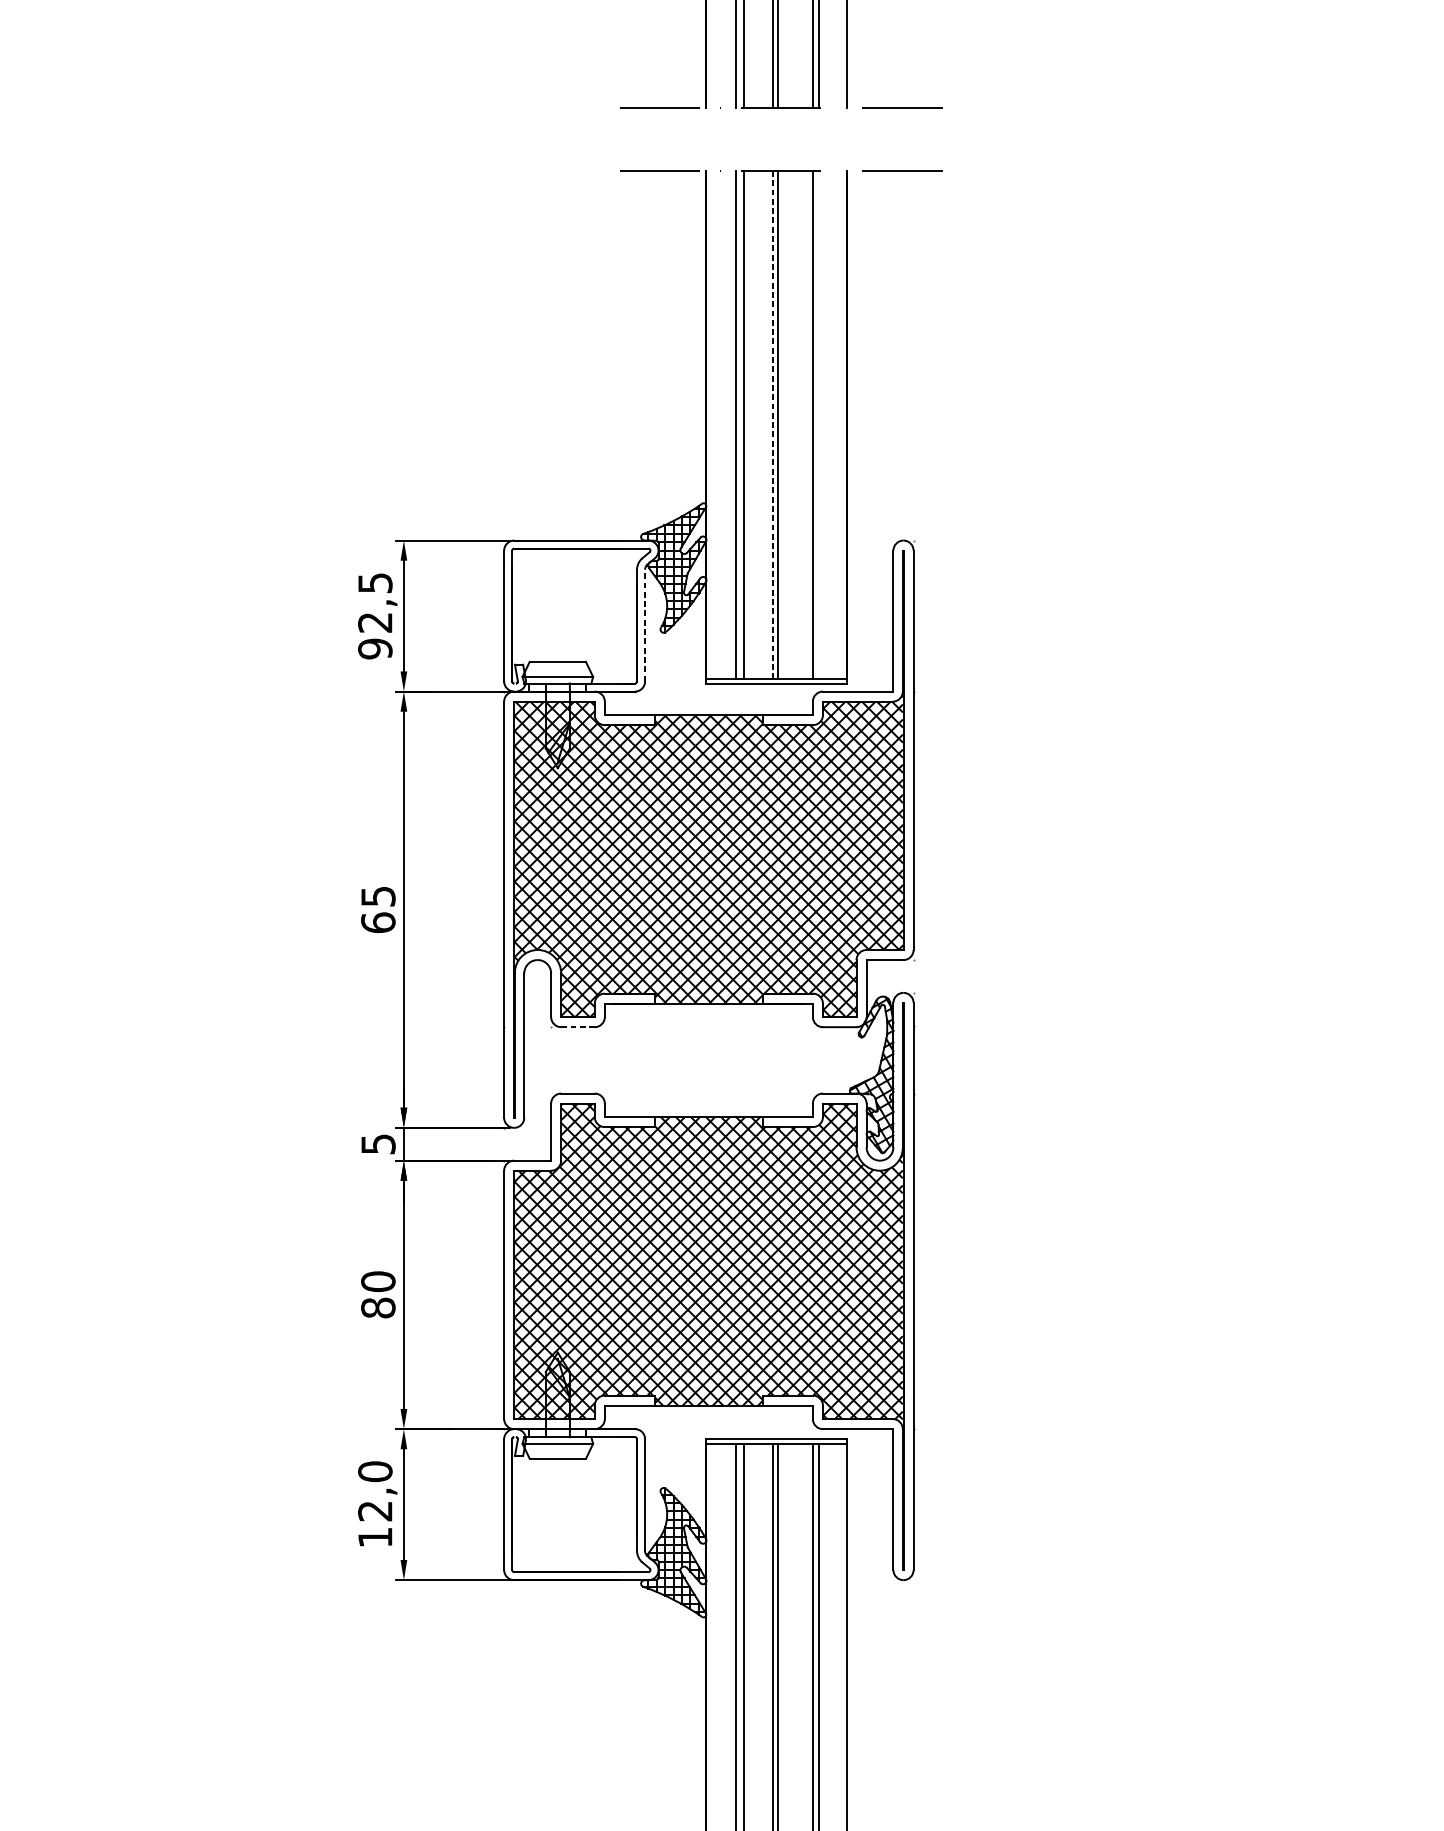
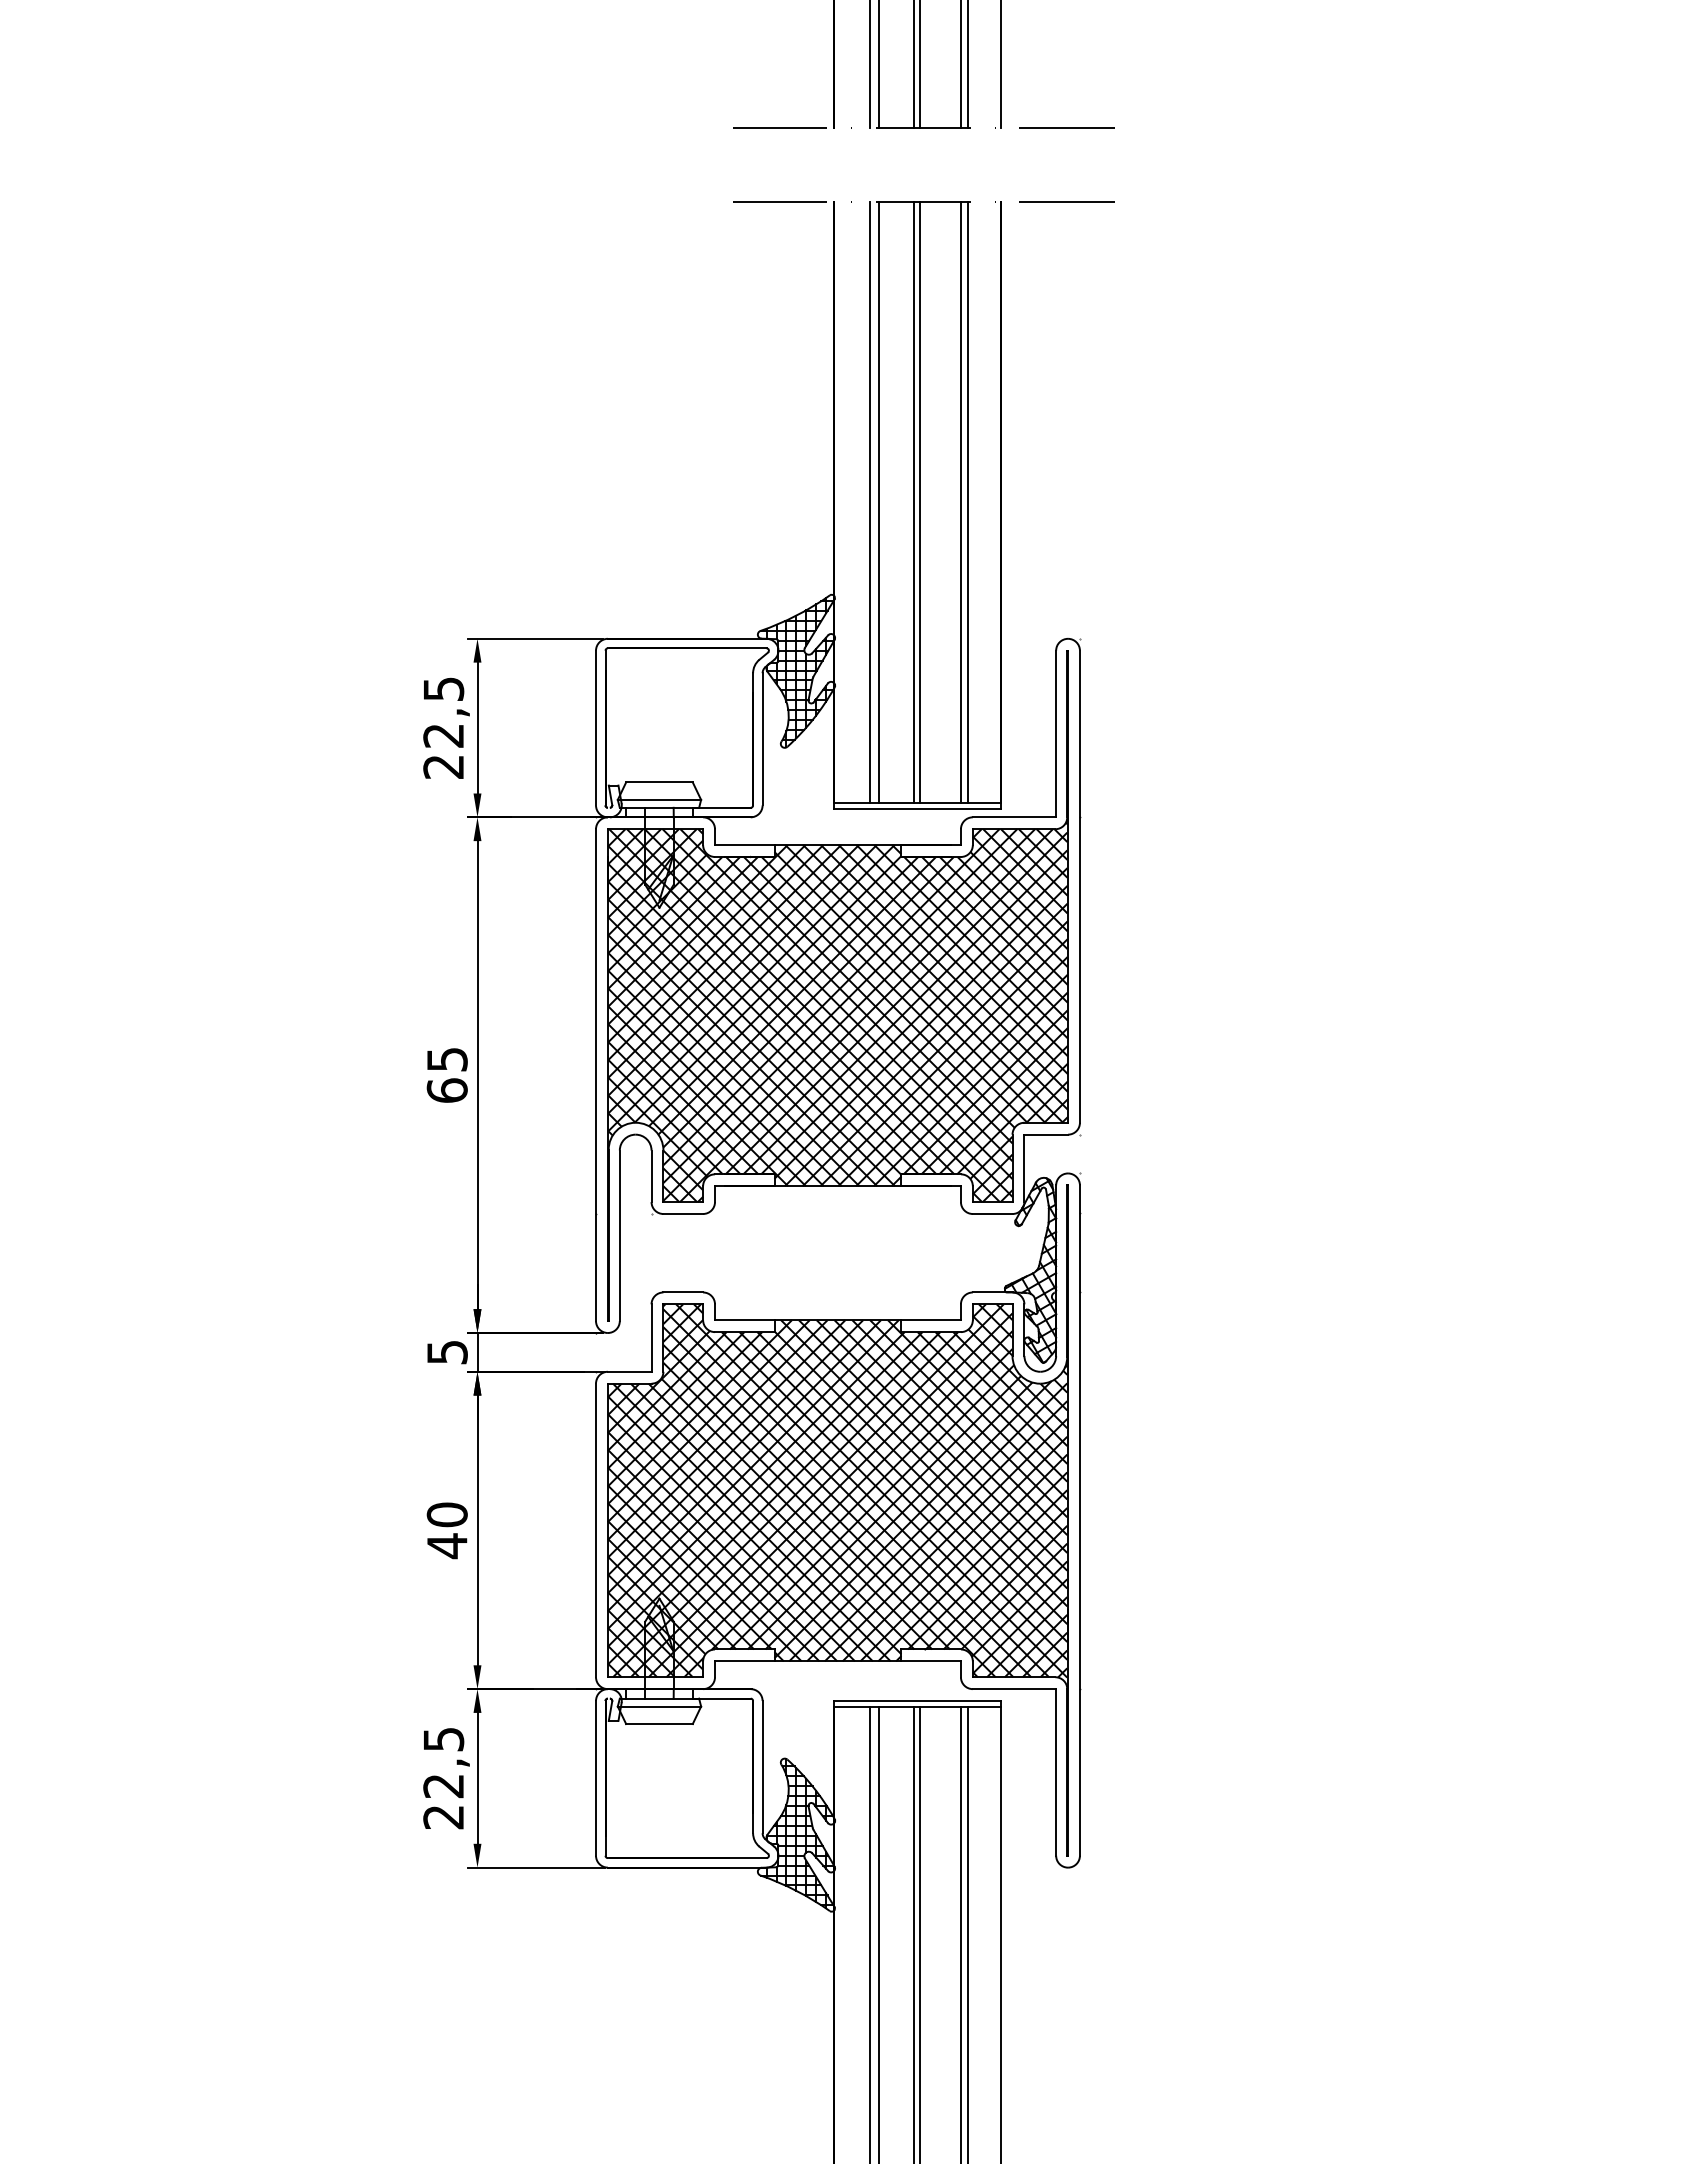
line: (818, 424) -> (967, 501), added
line: (772, 425) -> (913, 502), dashed -> solid
line: (645, 624) -> (762, 738), dashed -> solid
text: (375, 648) -> (443, 766), 92,5 -> 22,5
line: (578, 1027) -> (683, 1214), dashed -> solid
text: (377, 1308) -> (446, 1546), 80 -> 40
text: (375, 1504) -> (443, 1778), 12,0 -> 22,5

